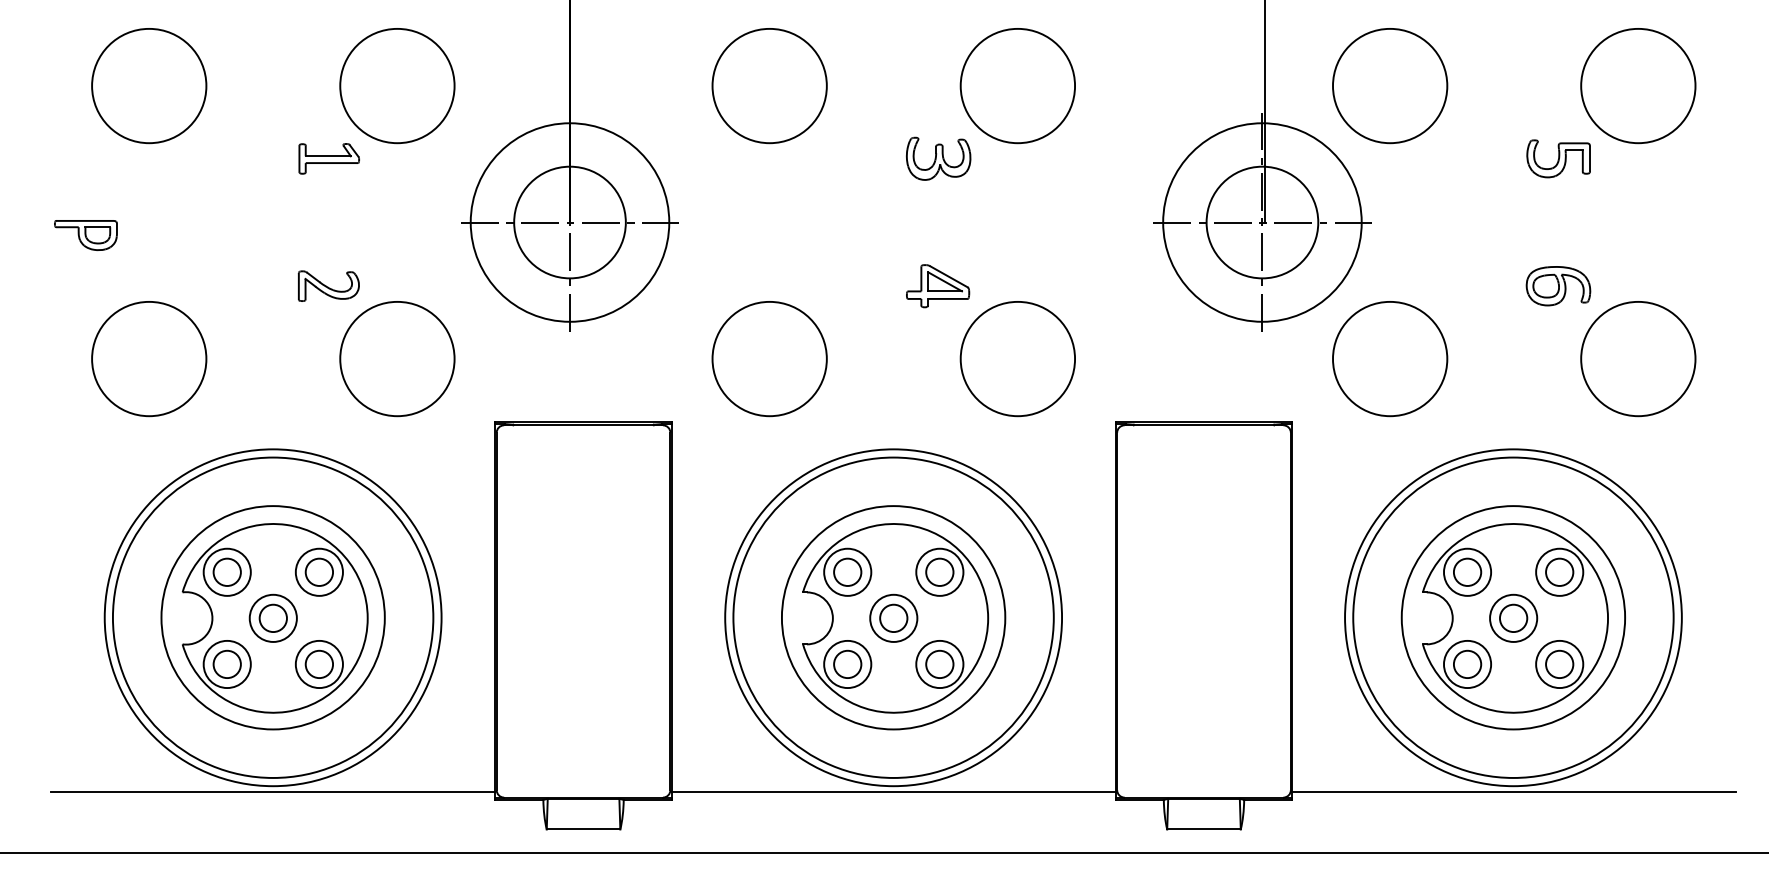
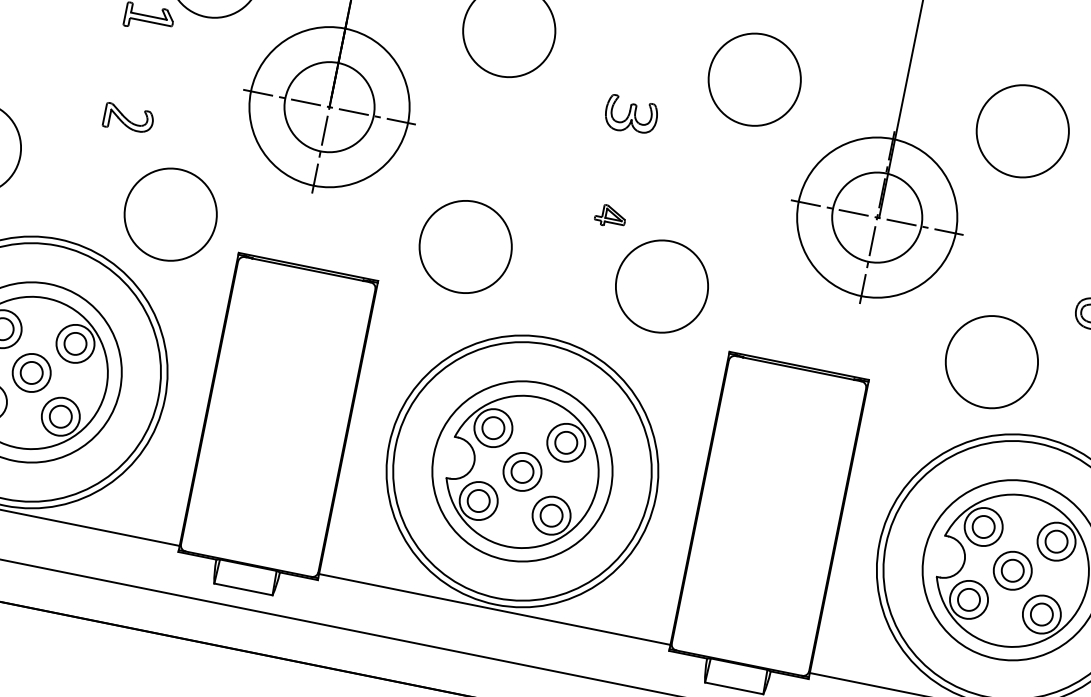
circle: (1017, 86) -> (754, 80), moved
circle: (1390, 86) -> (1023, 131), moved
part: (938, 286) -> (610, 216), size x0.6
circle: (397, 359) -> (170, 215), moved
circle: (1390, 359) -> (992, 362), moved

